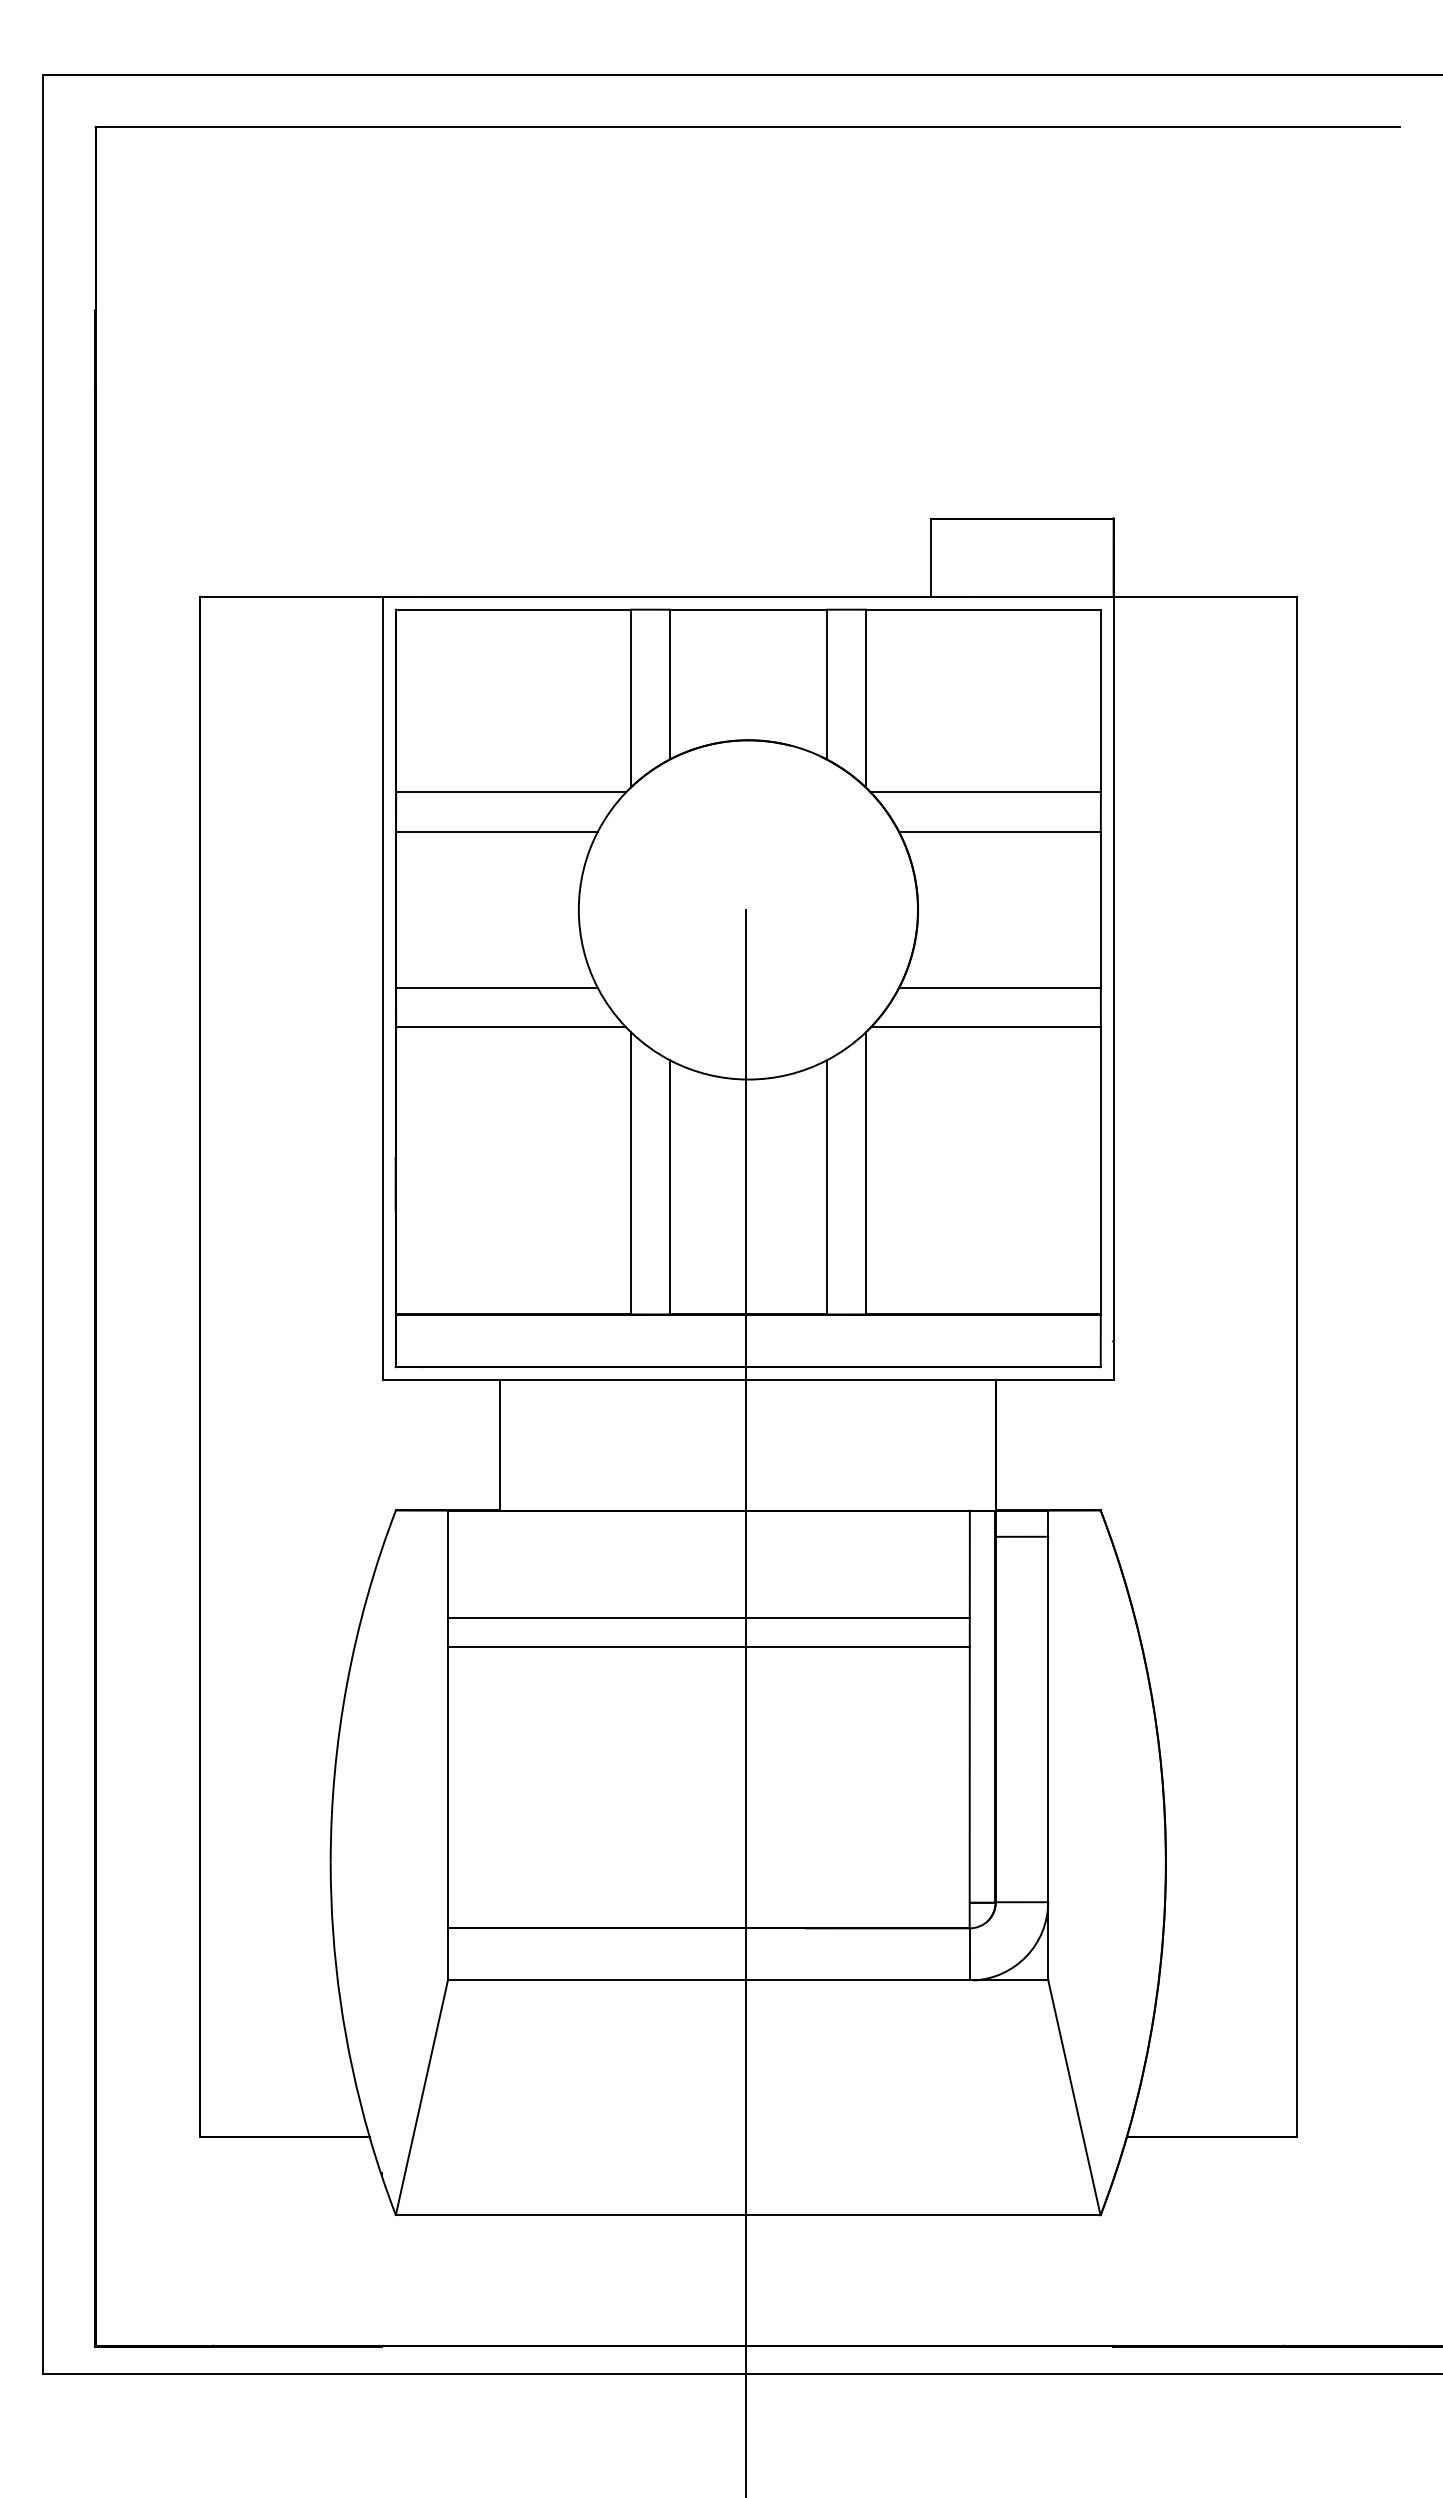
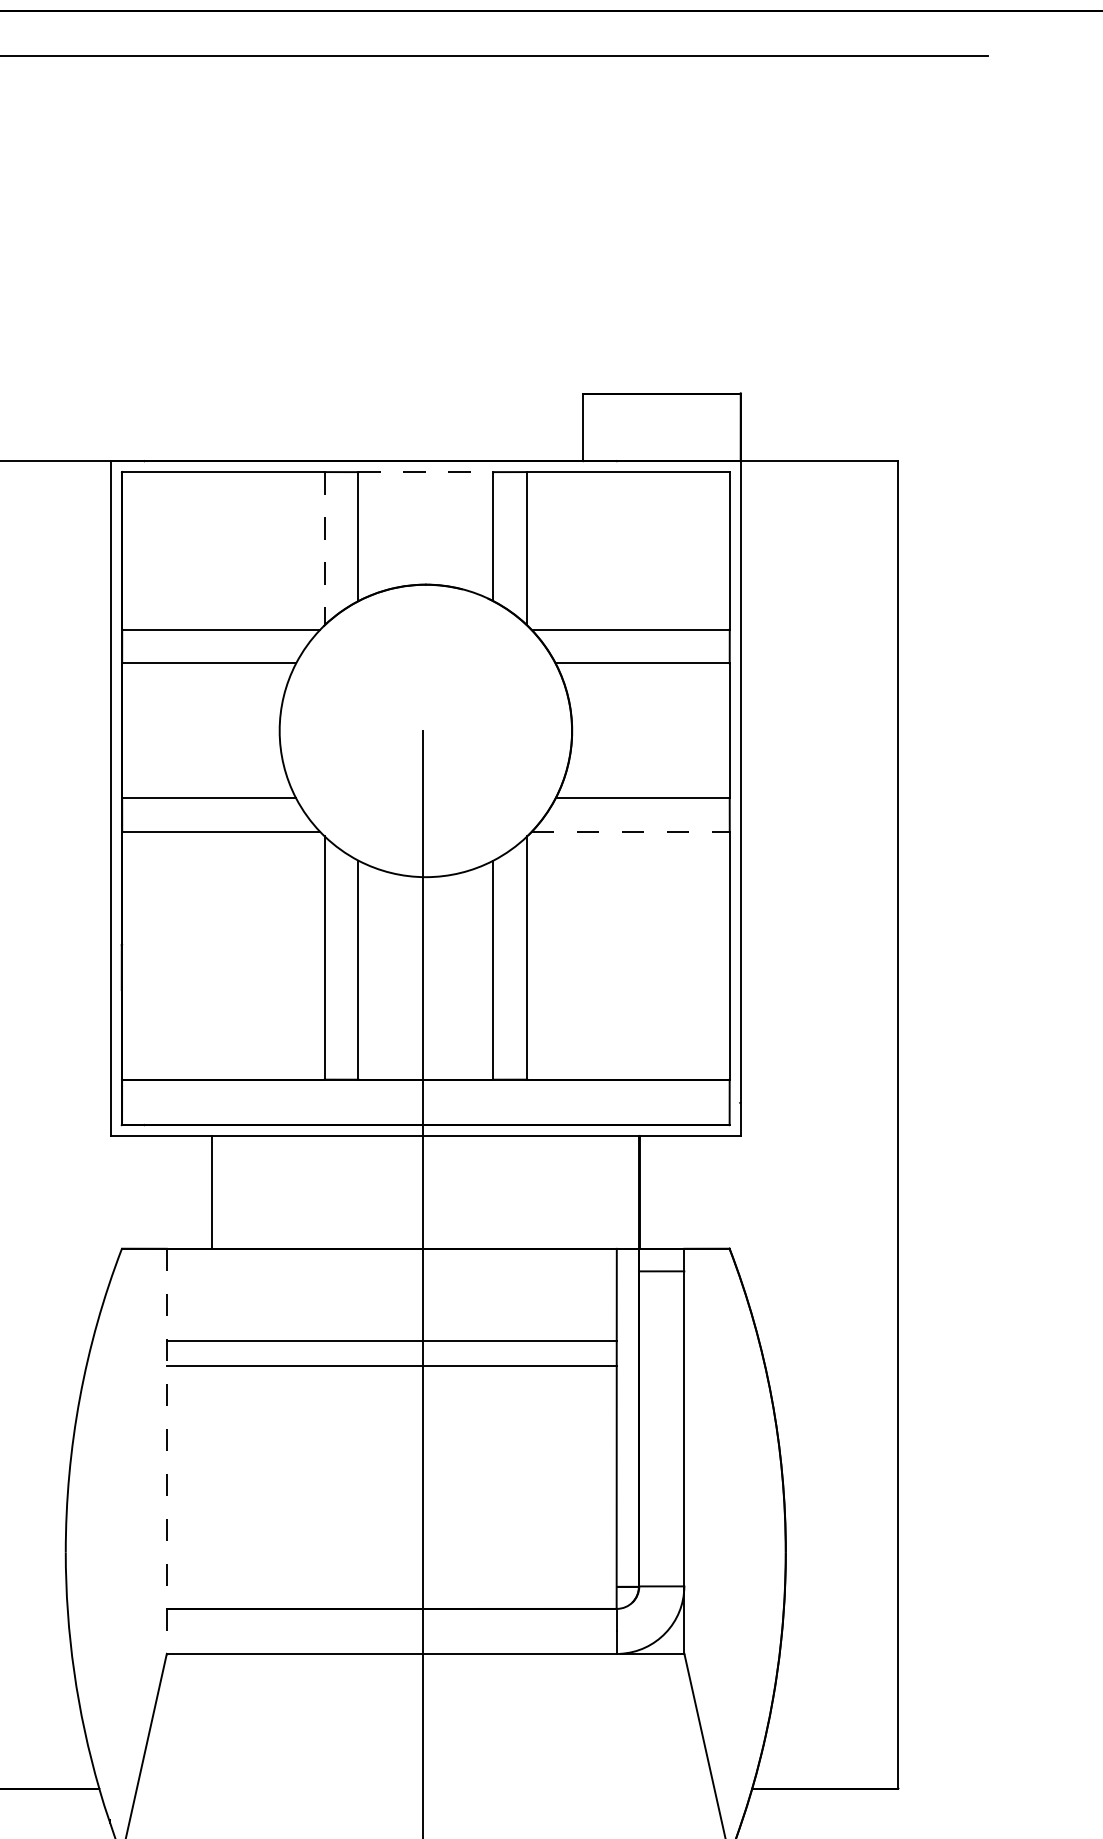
line: (748, 609) -> (425, 471), solid -> dashed
line: (631, 698) -> (325, 548), solid -> dashed
line: (985, 1027) -> (630, 832), solid -> dashed
line: (447, 1745) -> (166, 1451), solid -> dashed

